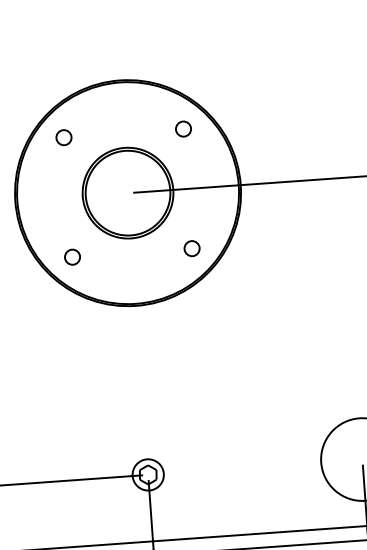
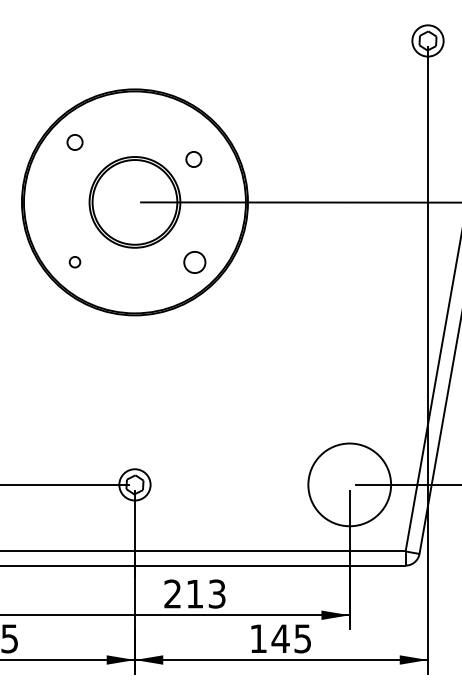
curve: (178, 132) -> (188, 162), moved
part: (191, 247) -> (194, 261), size x1.4
part: (71, 256) -> (74, 261), size x0.7

